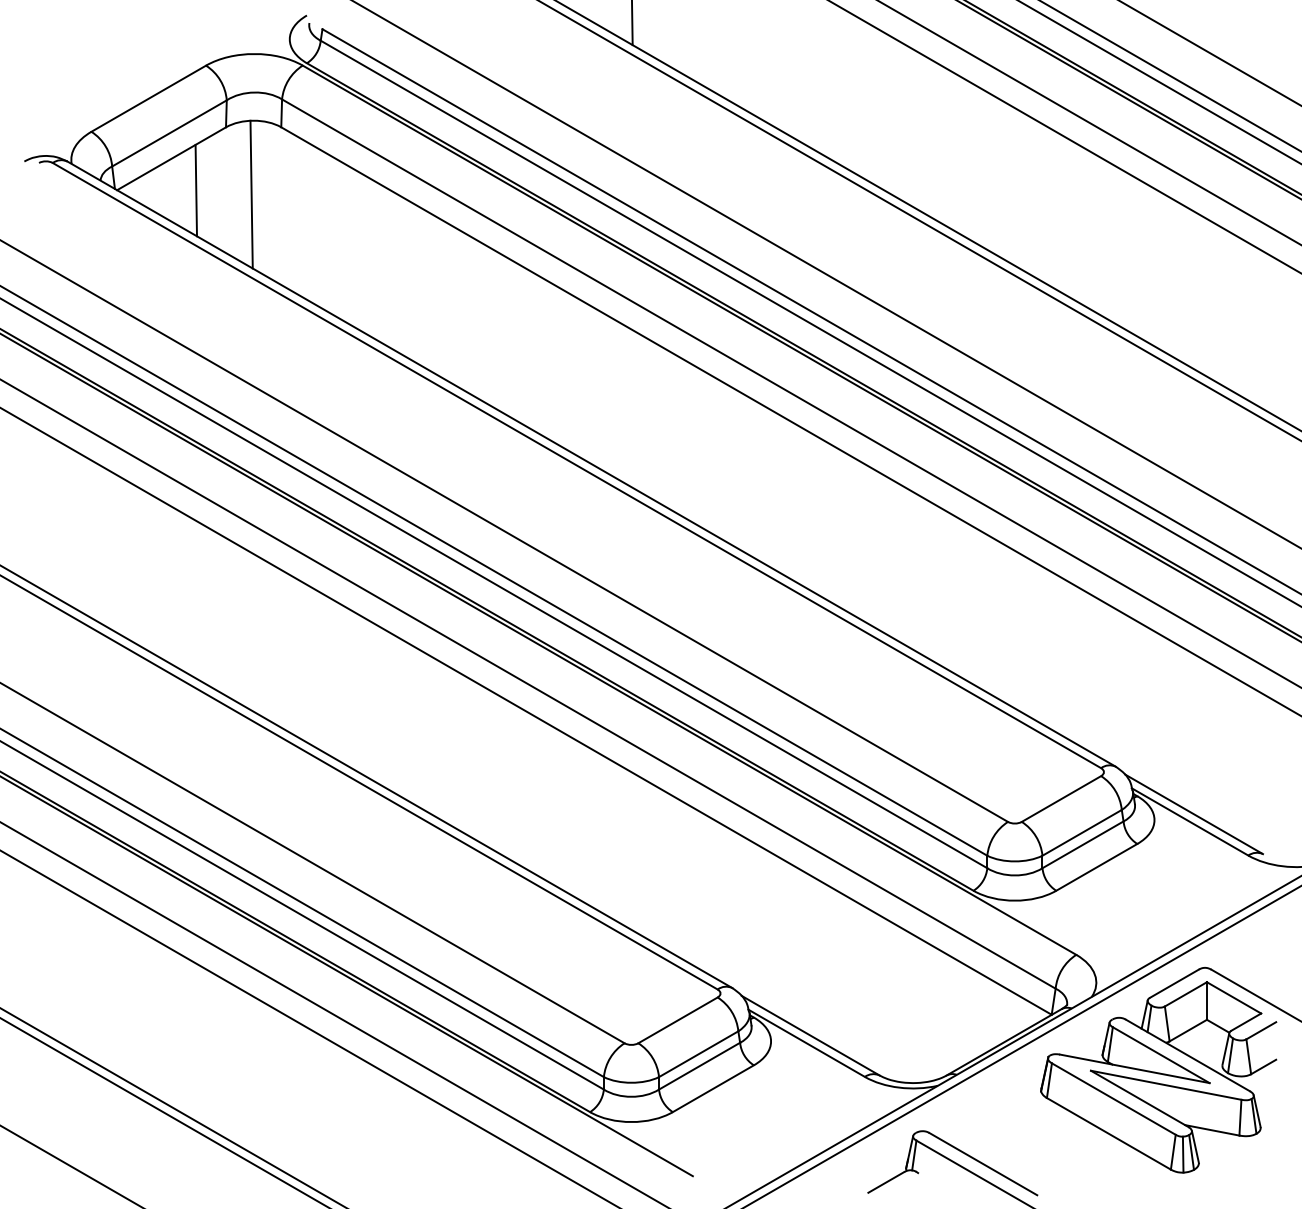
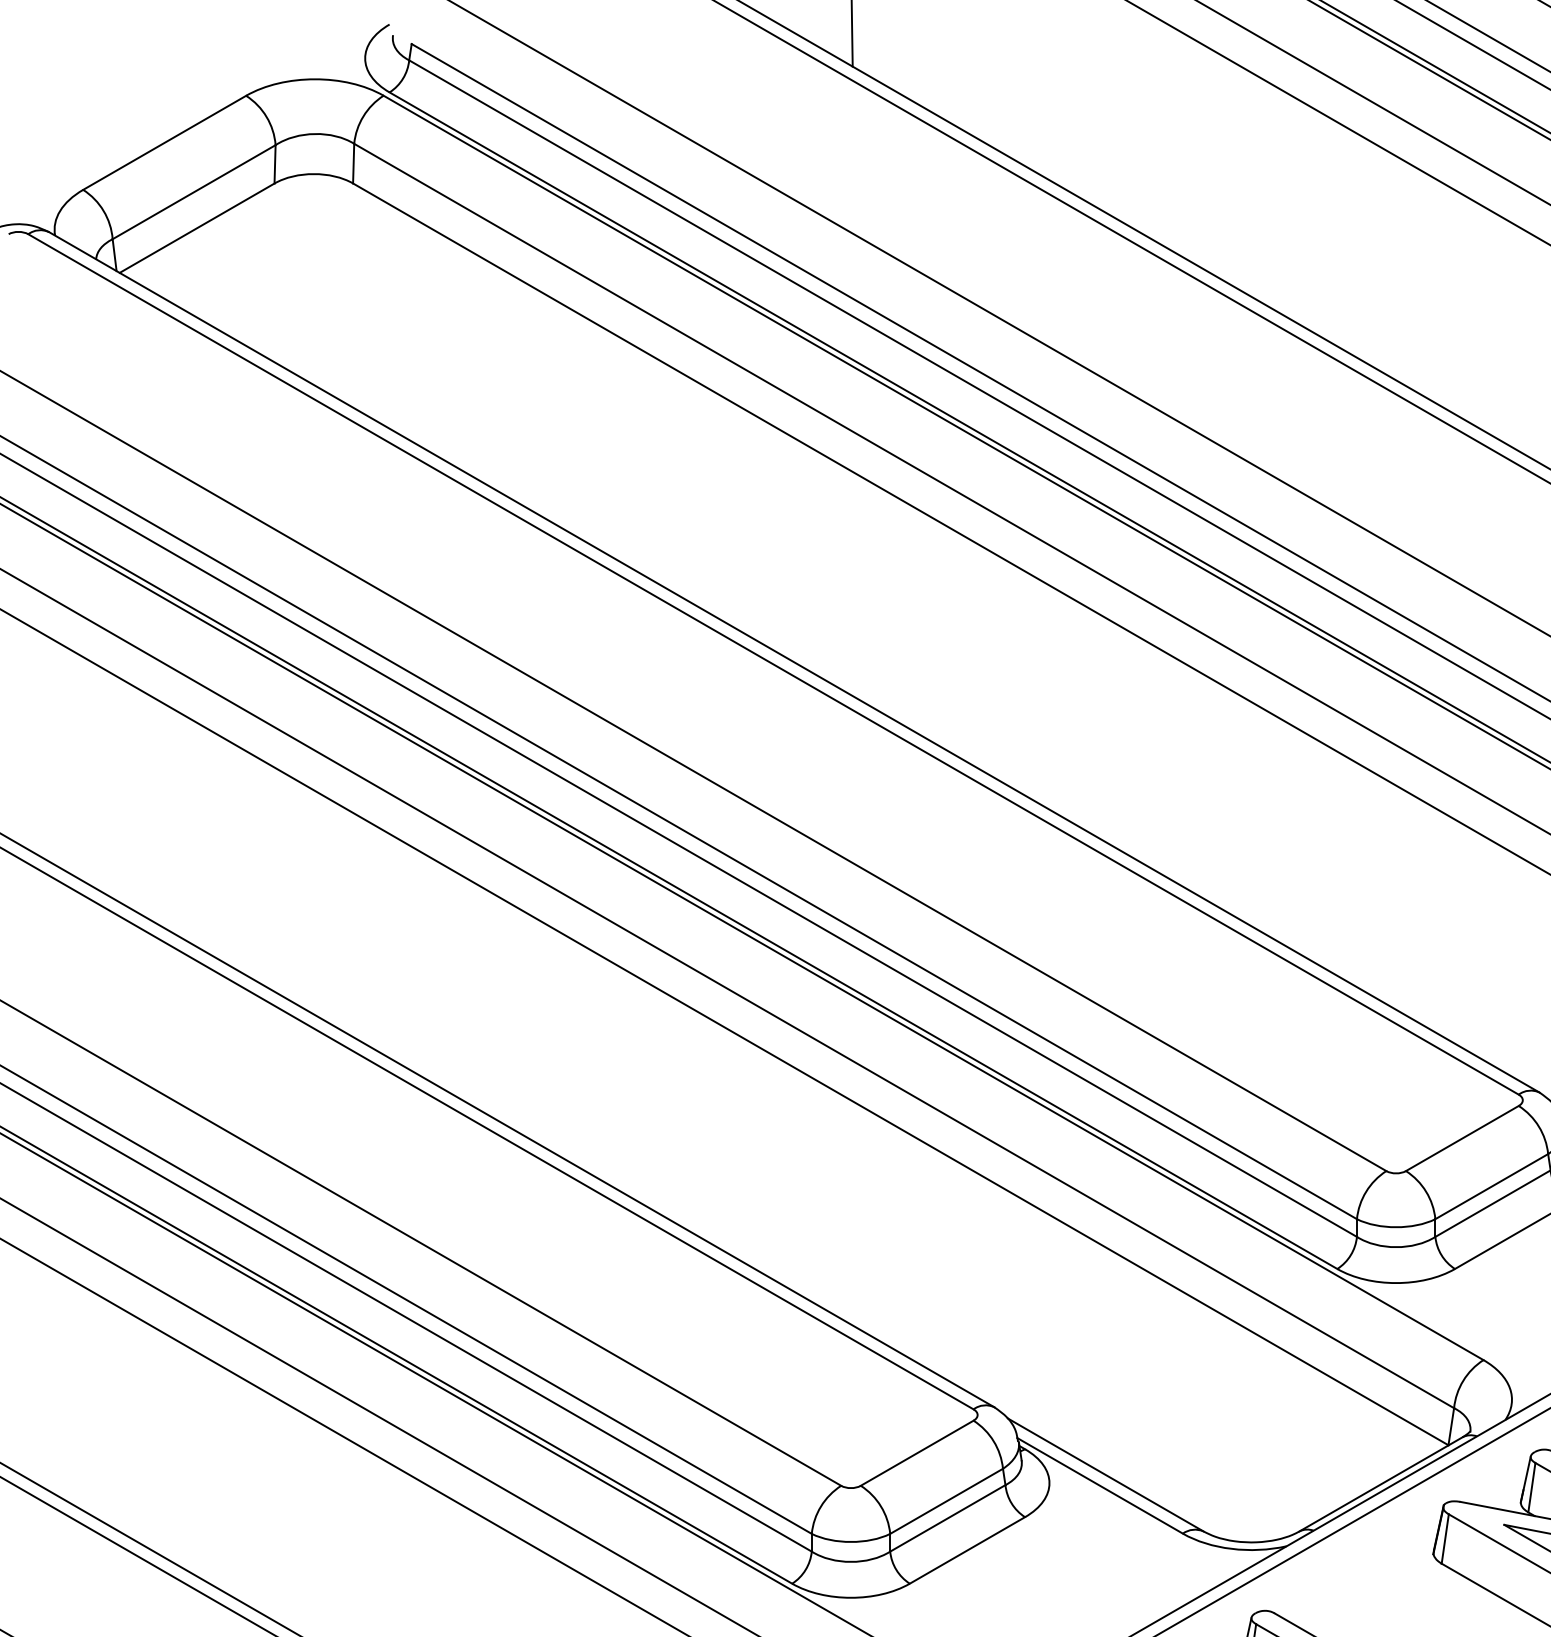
line: (196, 190) -> (232, 273), removed
line: (251, 194) -> (310, 279), removed

